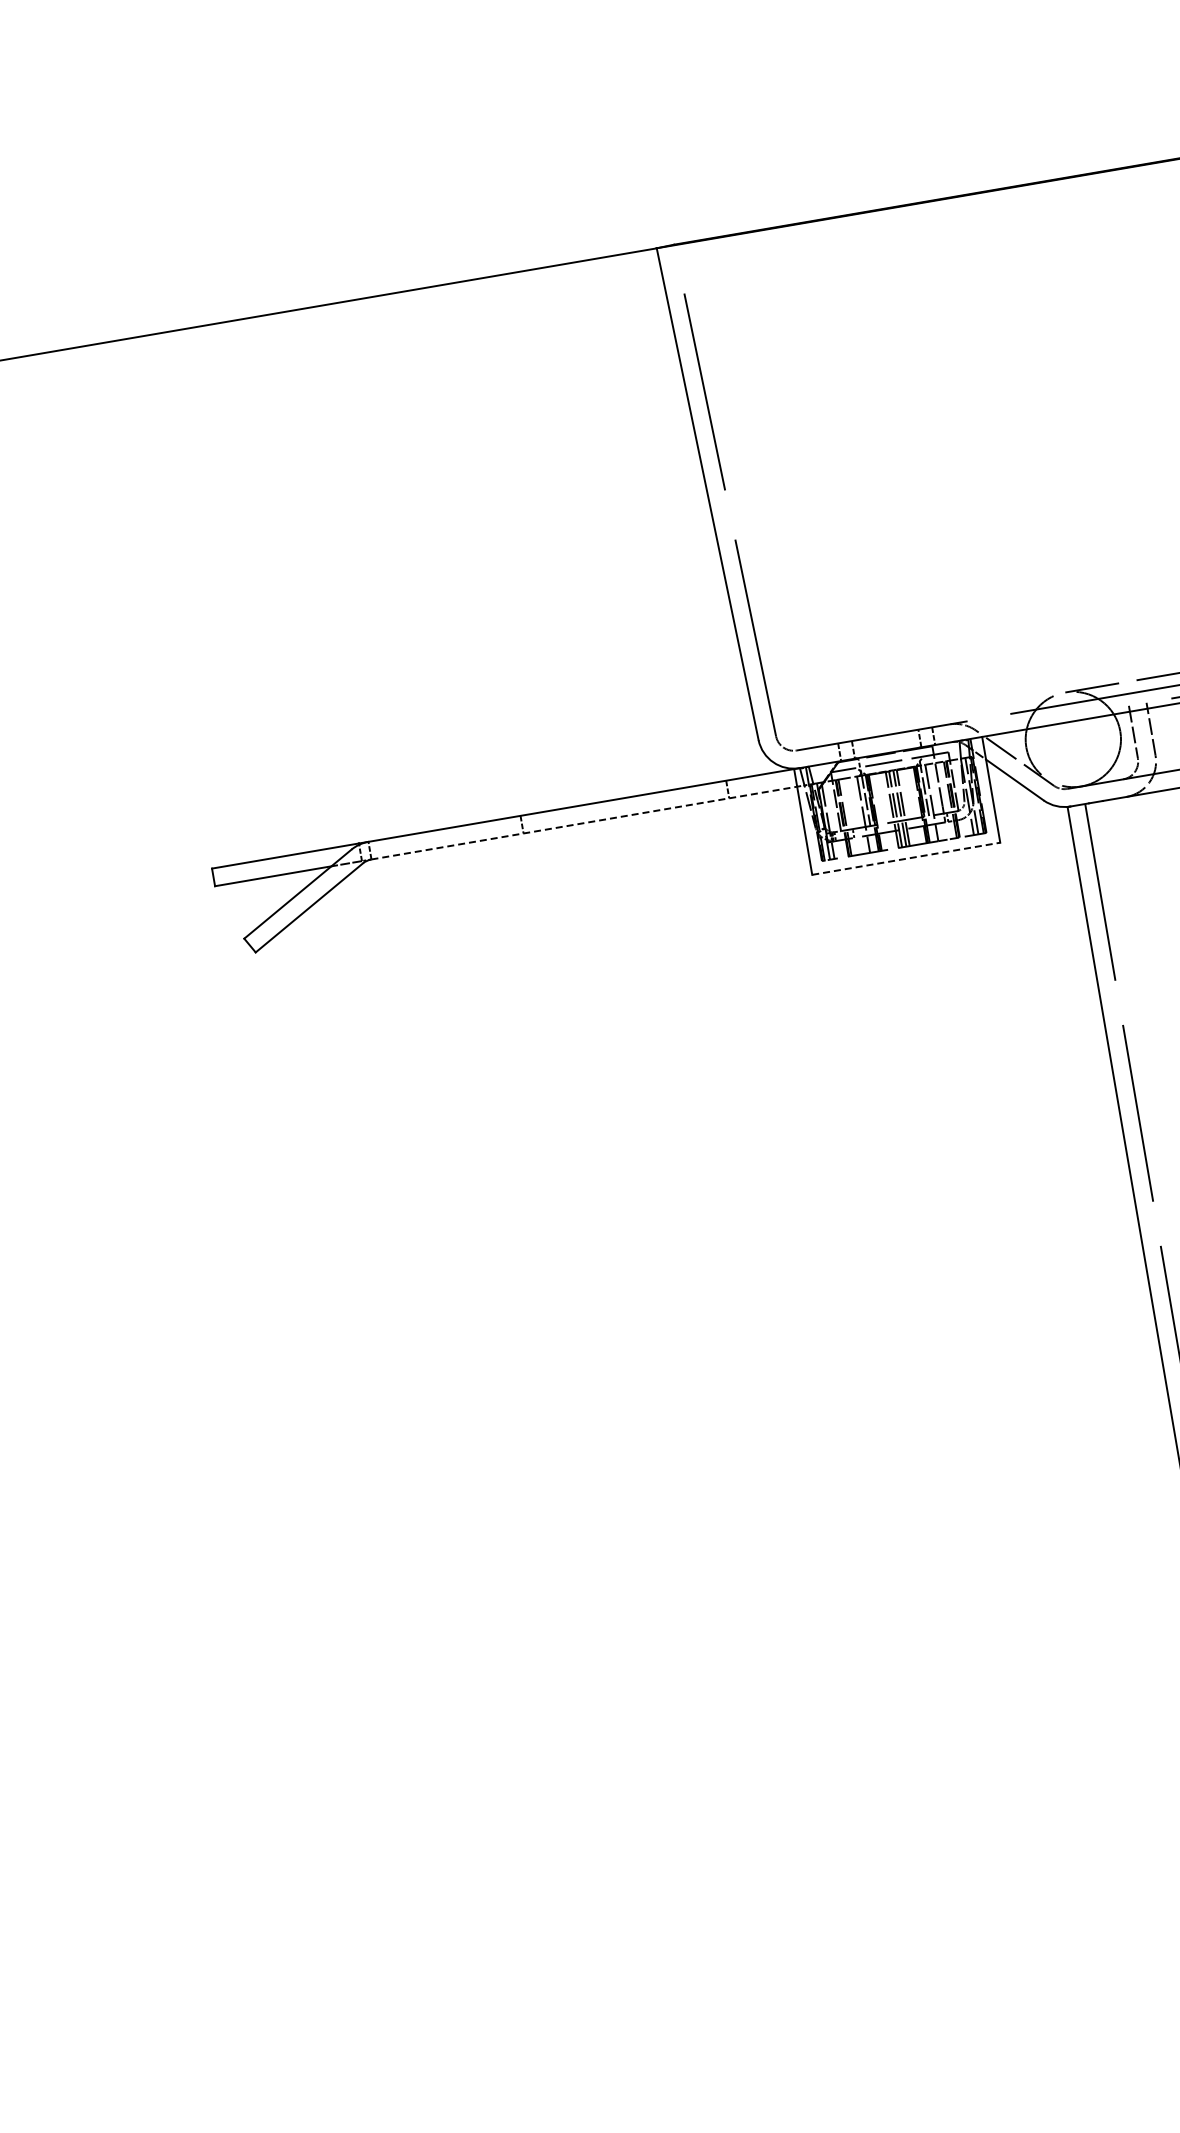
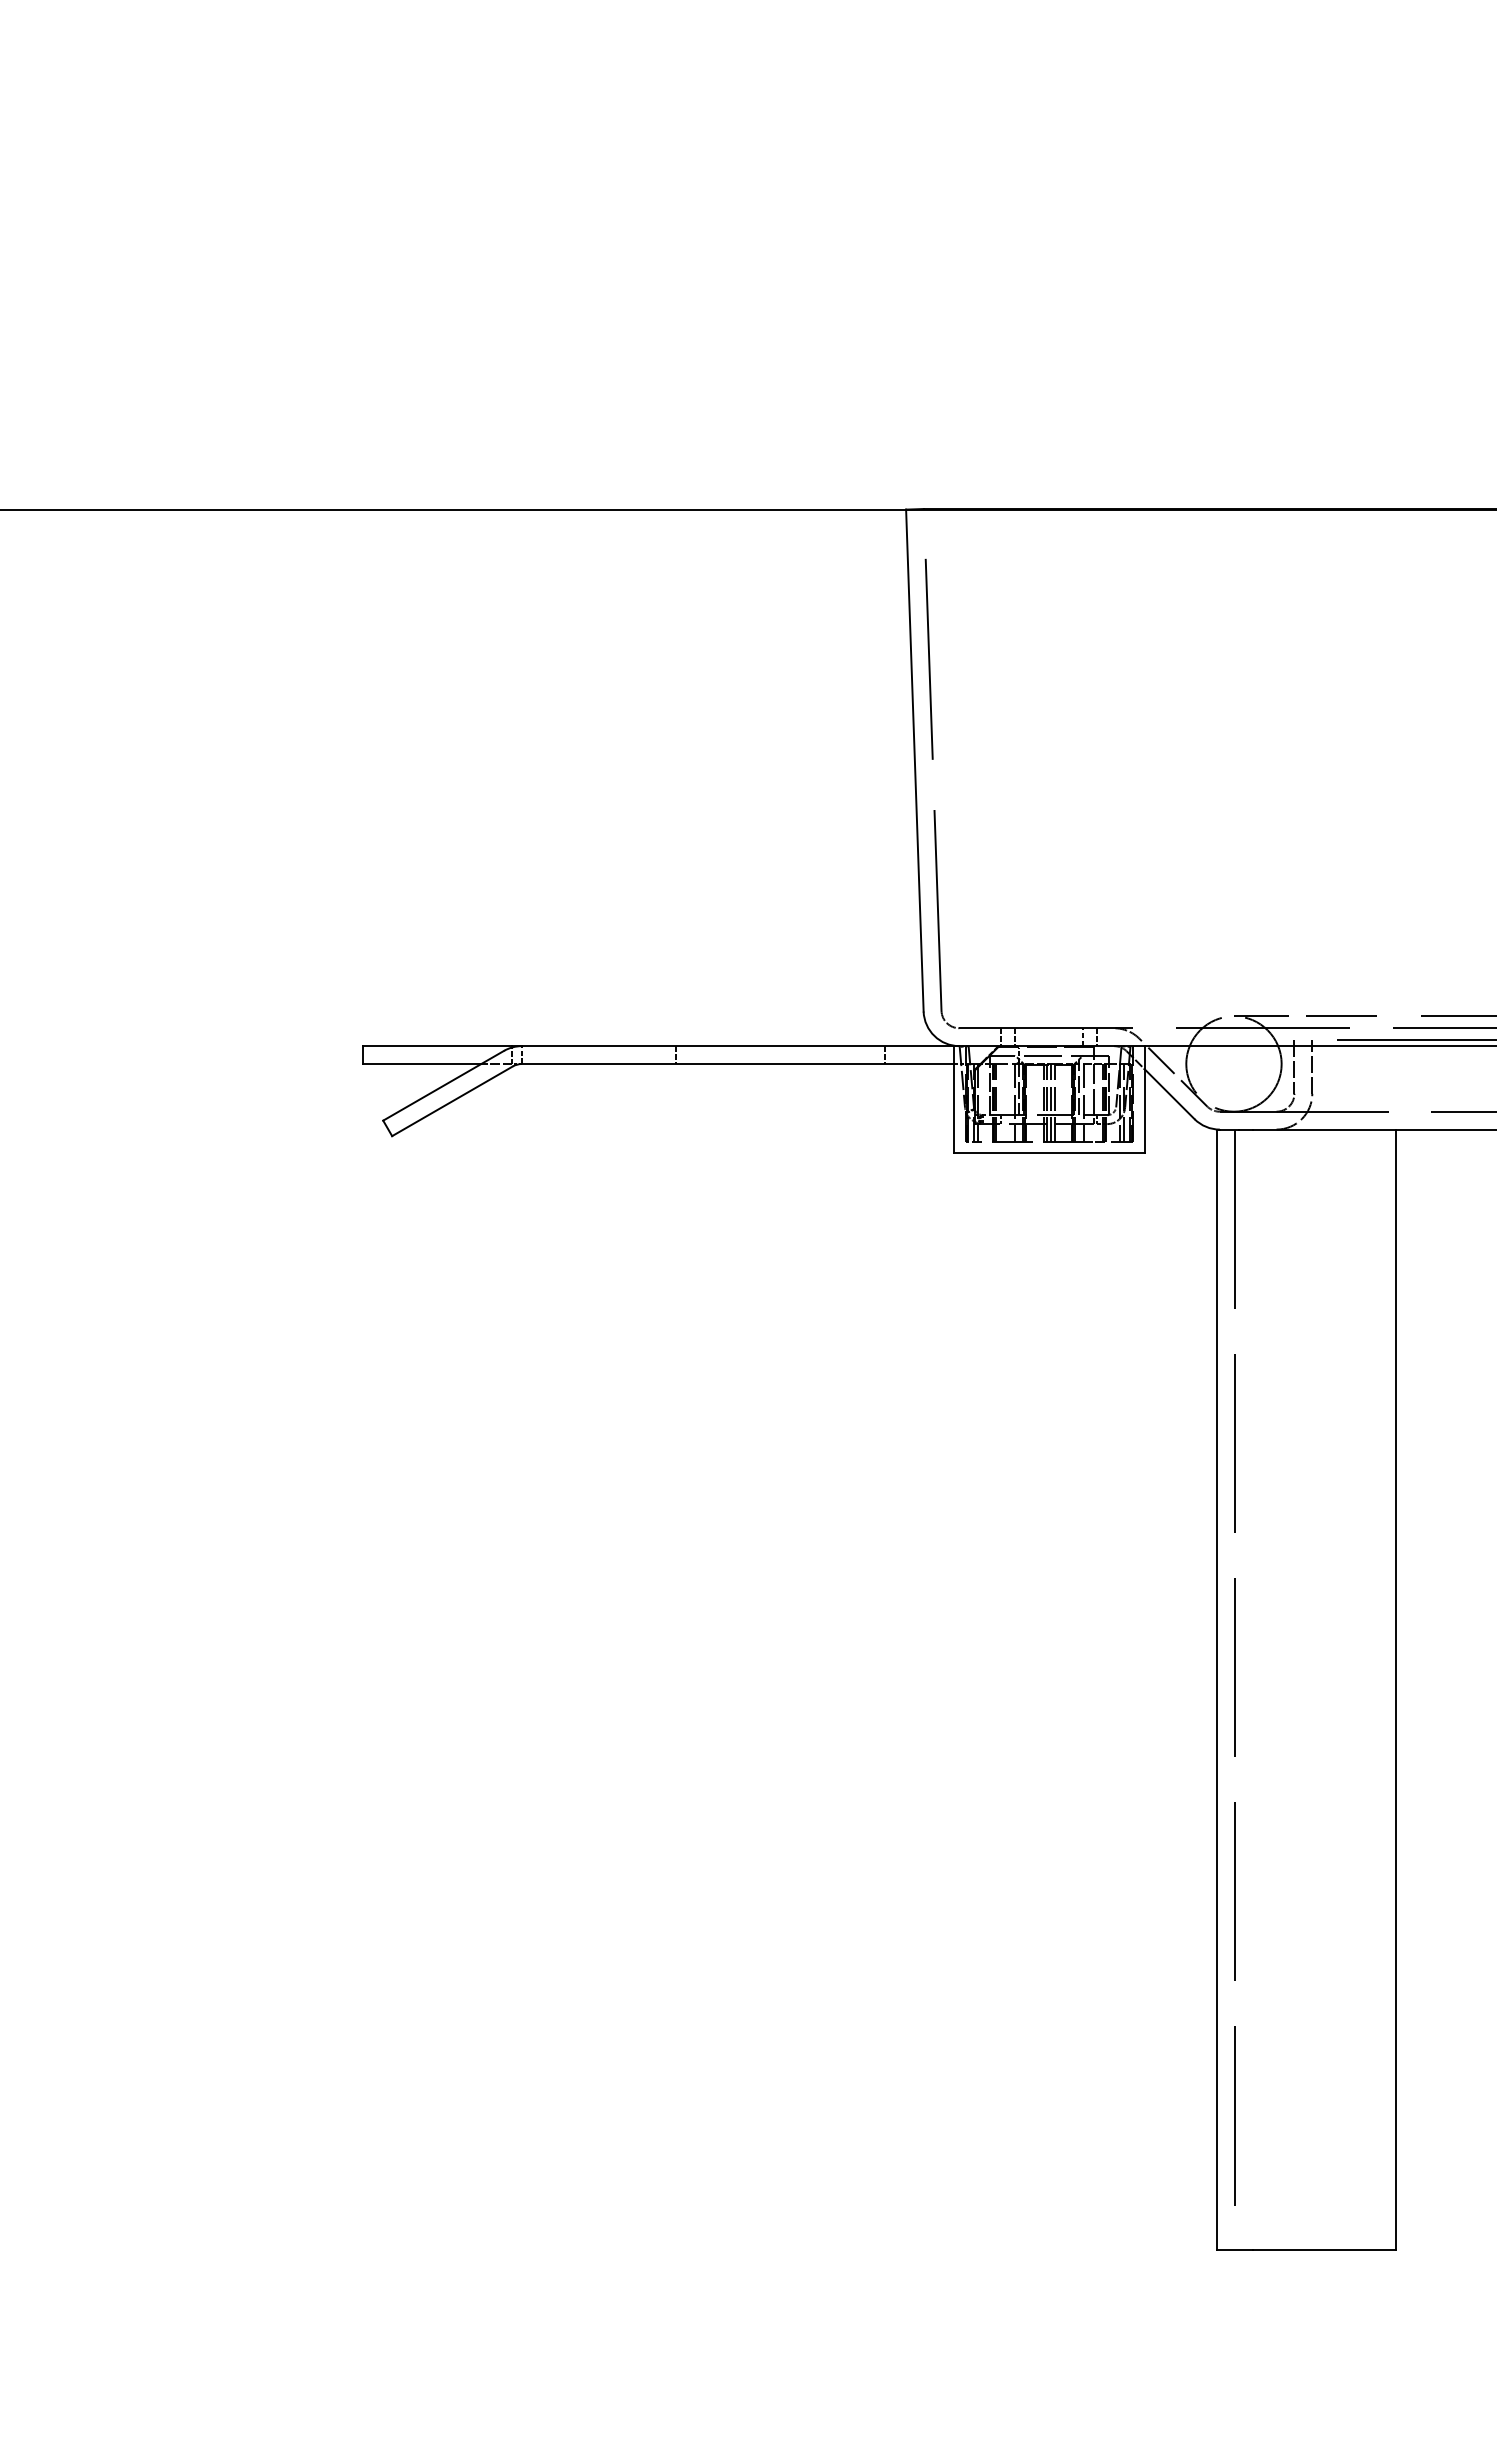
line: (584, 823) -> (737, 1064), dashed -> solid
line: (906, 858) -> (1049, 1153), dashed -> solid

